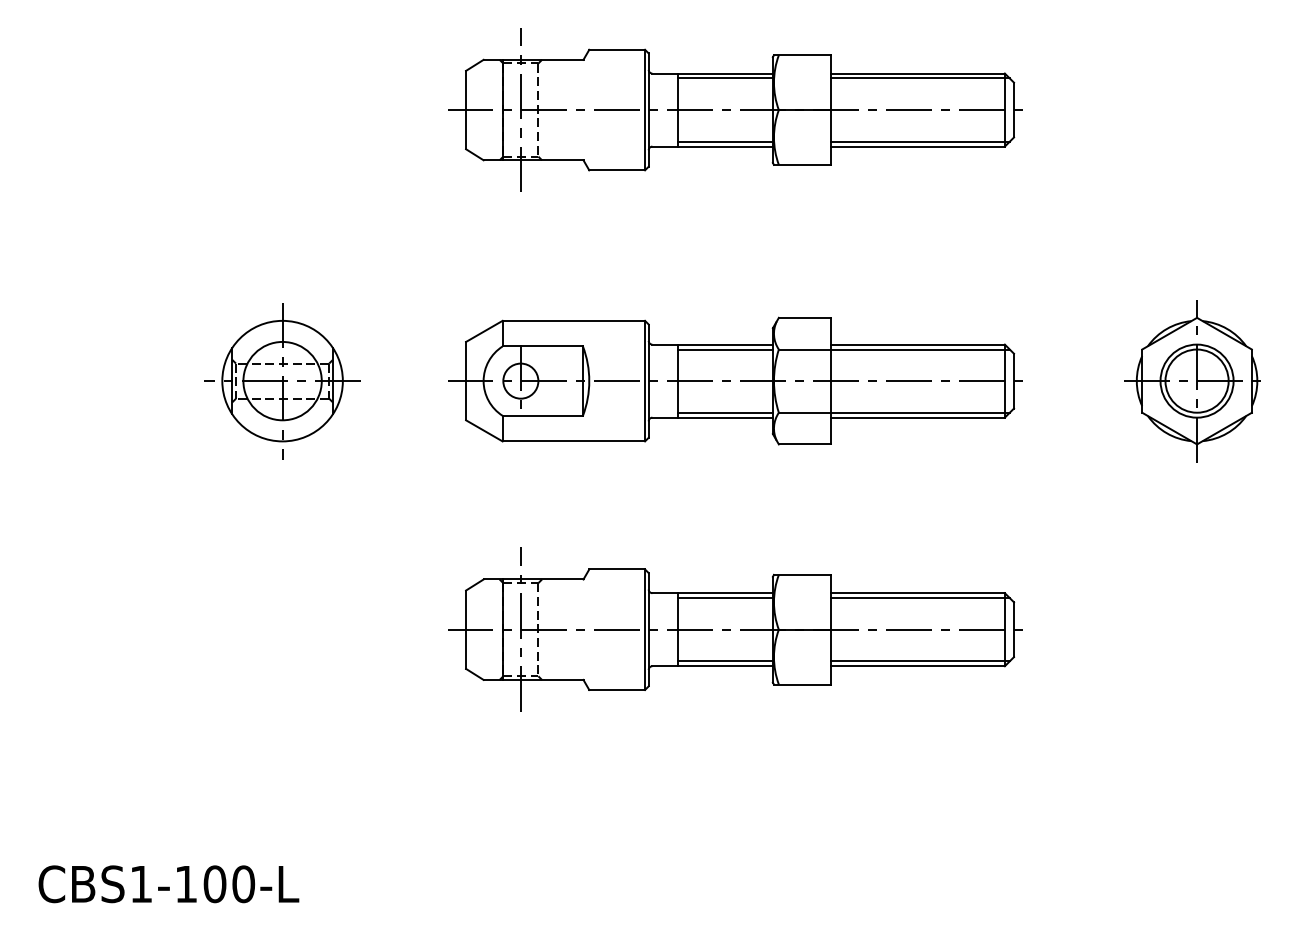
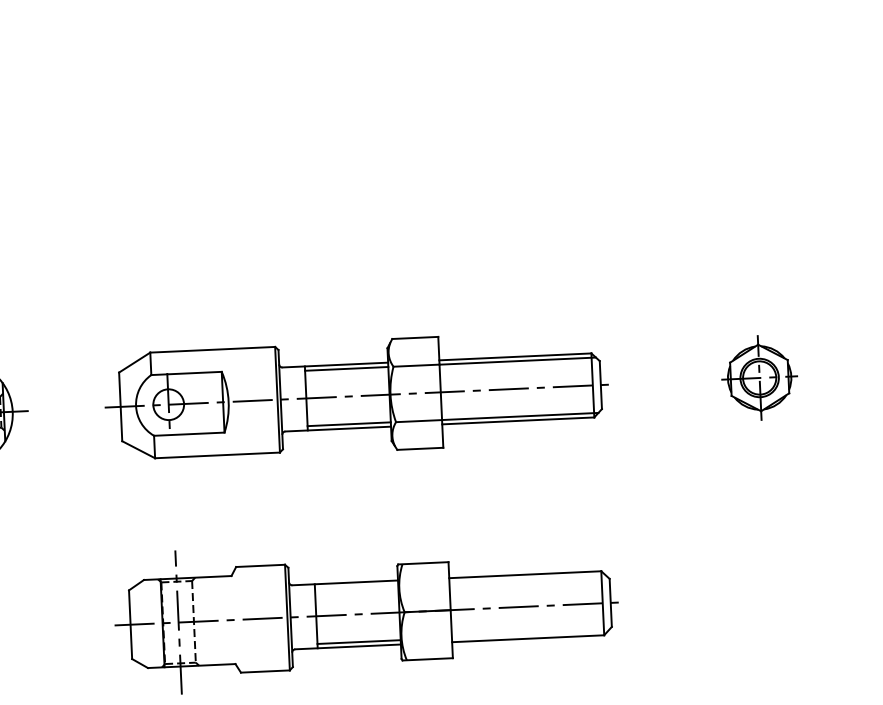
part: (735, 109) -> (345, 158), removed
part: (1192, 381) -> (757, 378), size x0.6
line: (724, 598) -> (355, 587), removed
line: (920, 598) -> (527, 579), removed
line: (920, 661) -> (530, 634), removed

